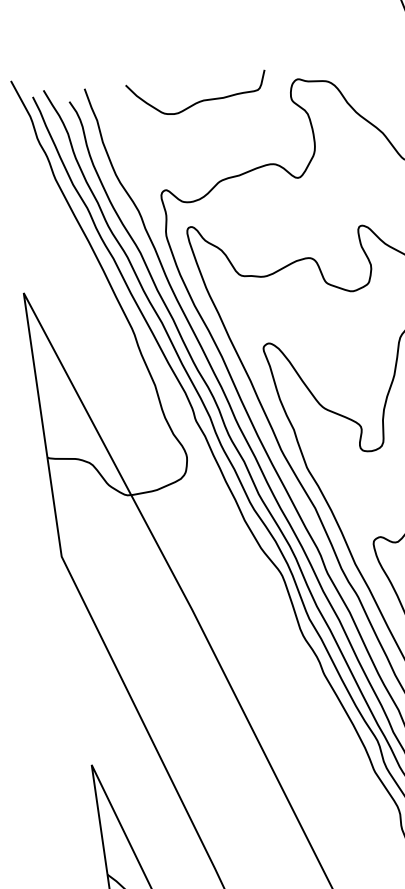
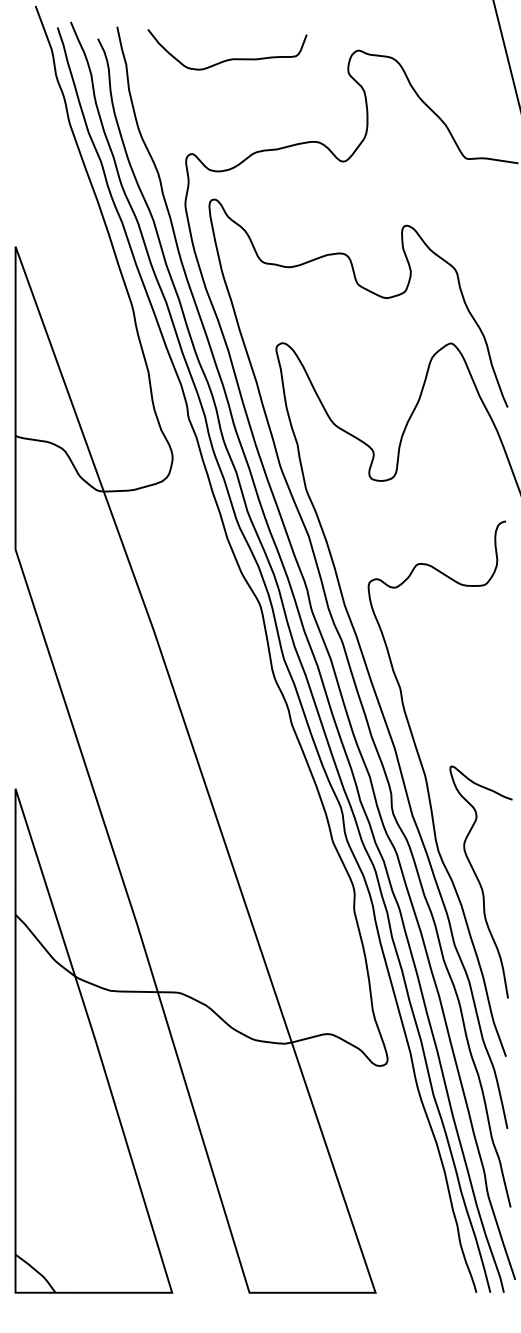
curve: (201, 100) -> (230, 58), moved

